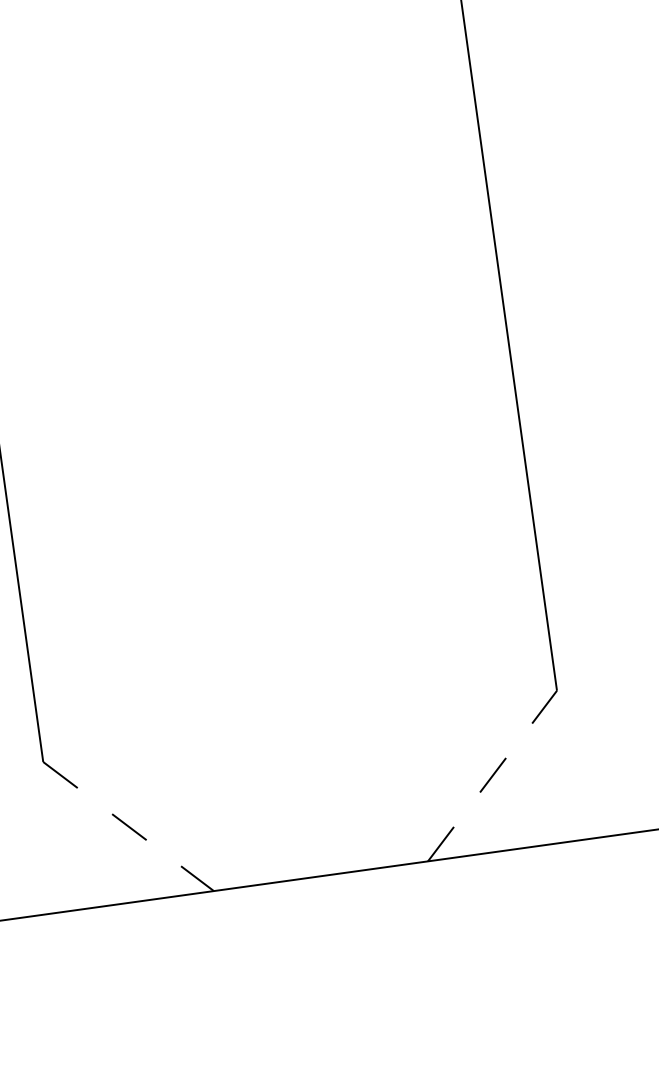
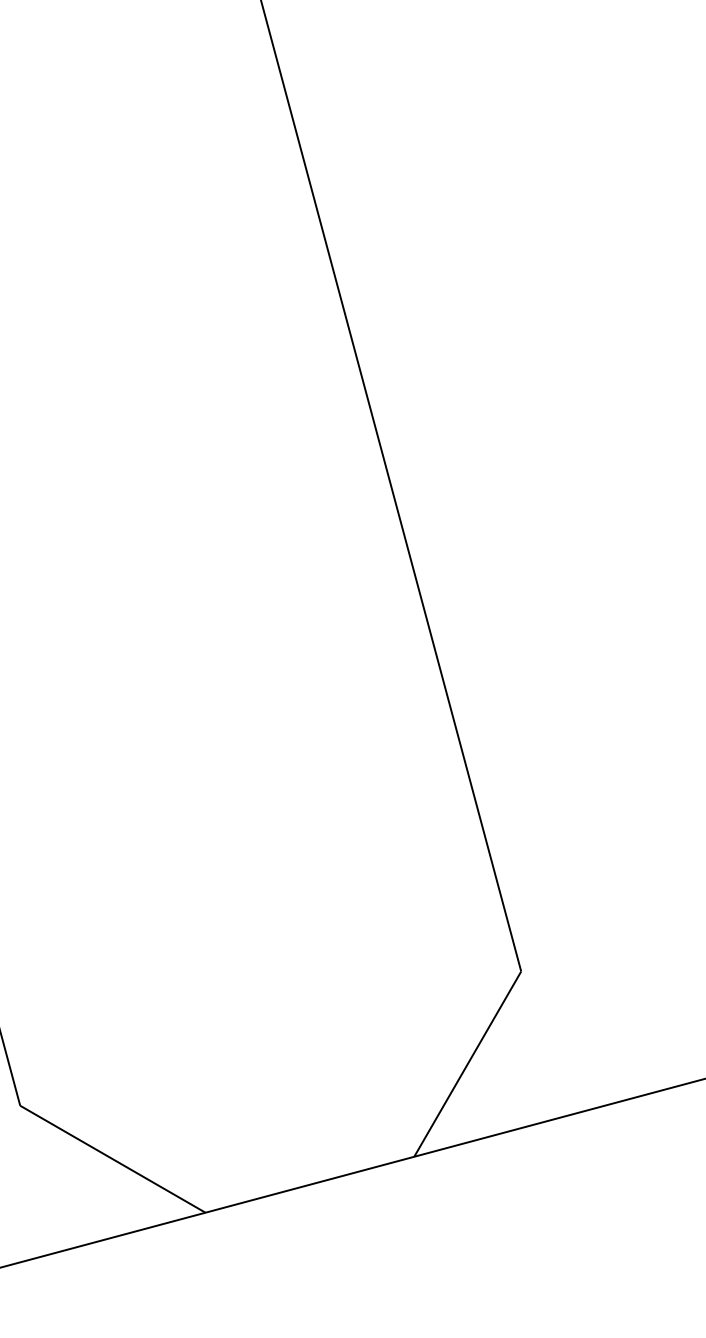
line: (492, 776) -> (467, 1064), dashed -> solid
line: (128, 826) -> (112, 1159), dashed -> solid

